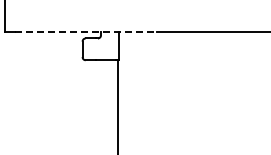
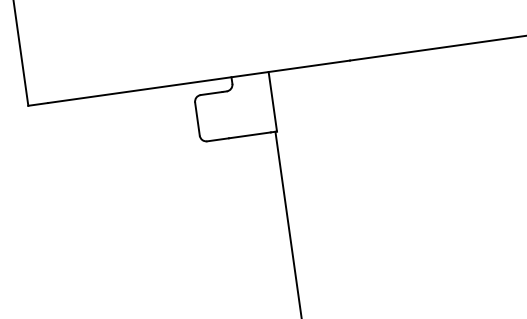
line: (86, 32) -> (200, 82), dashed -> solid

